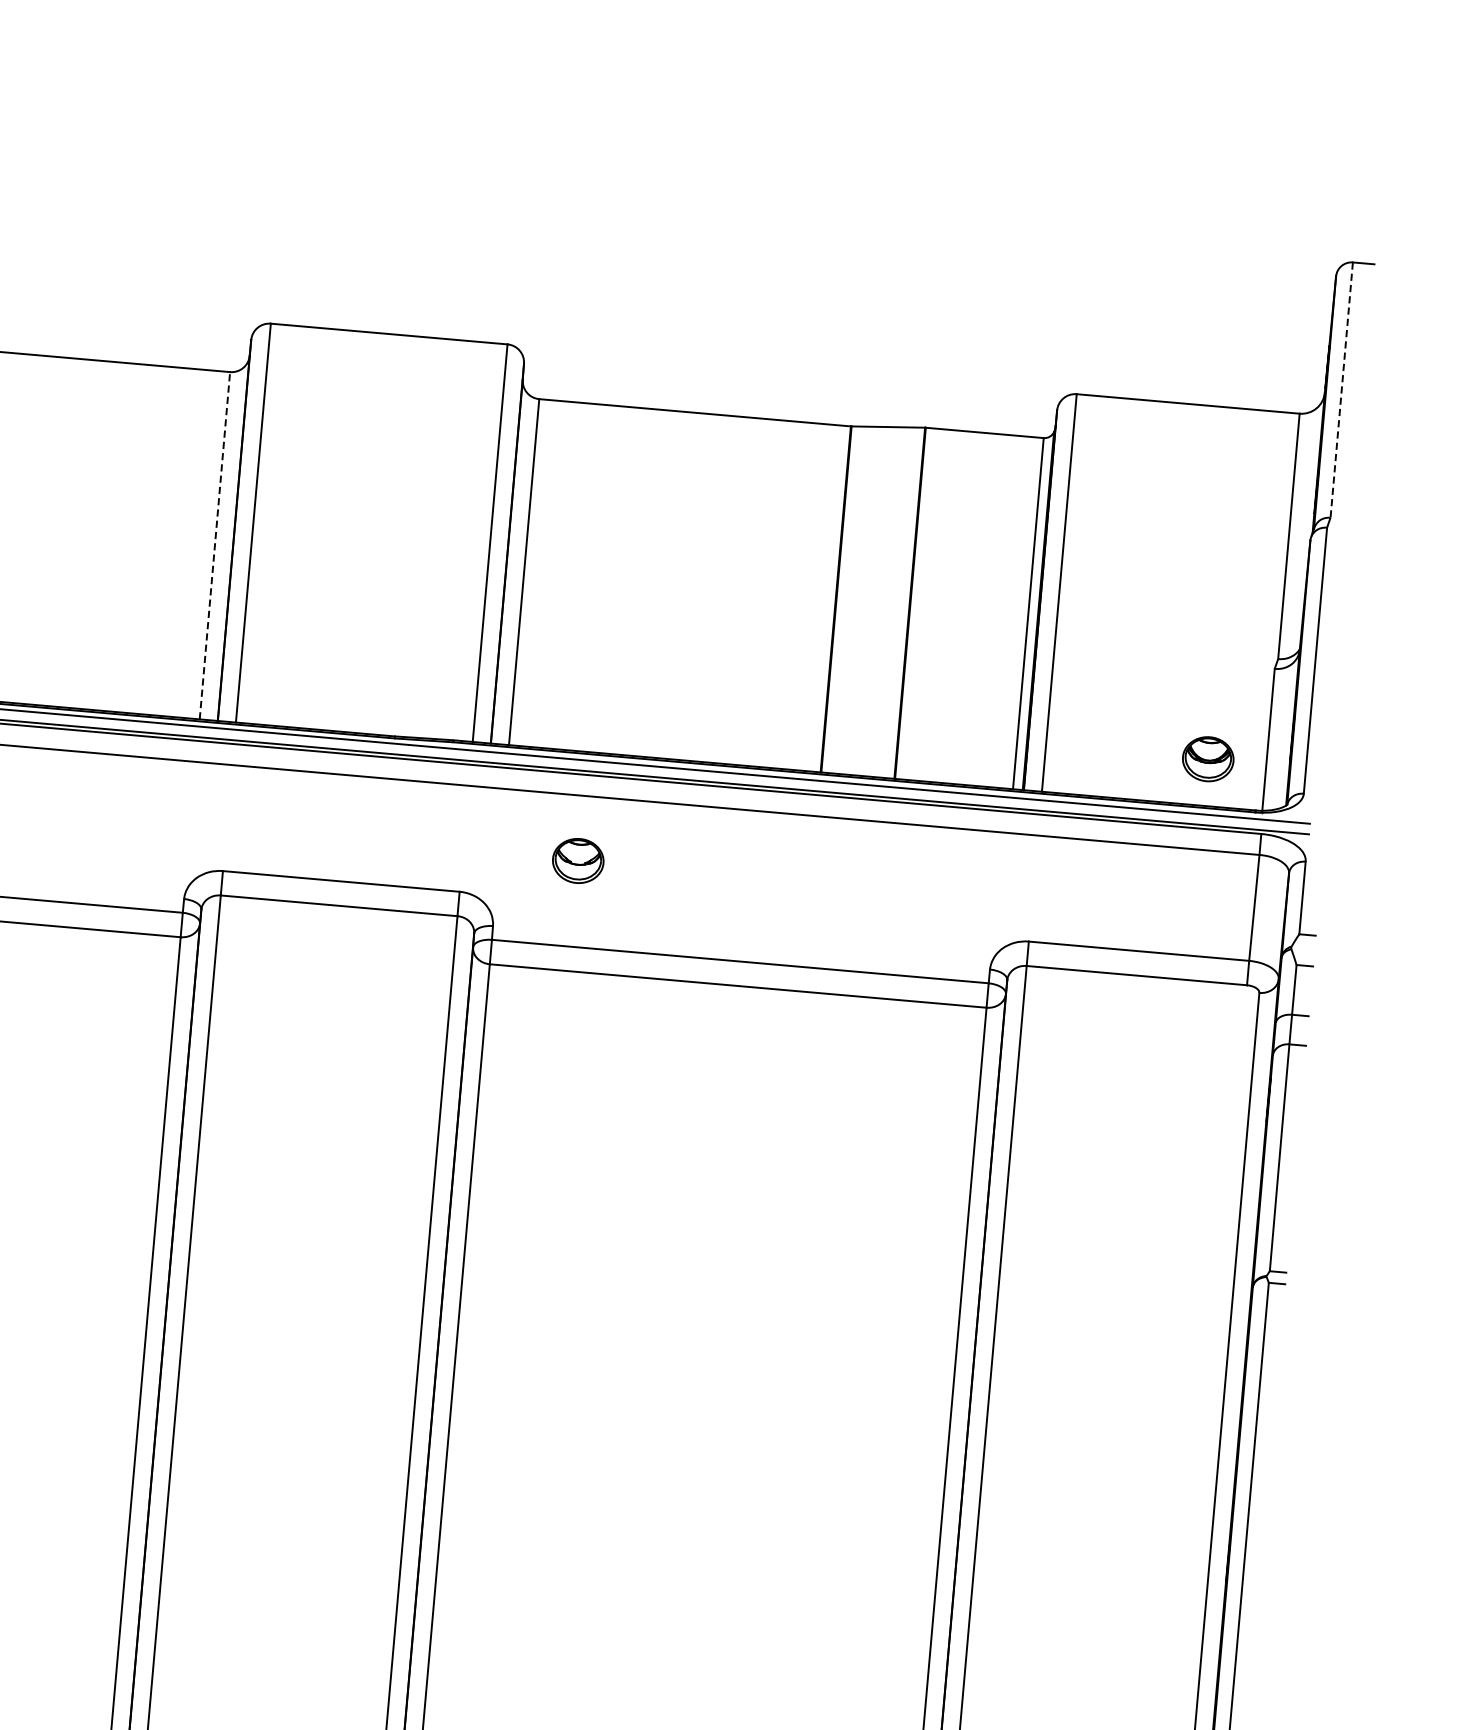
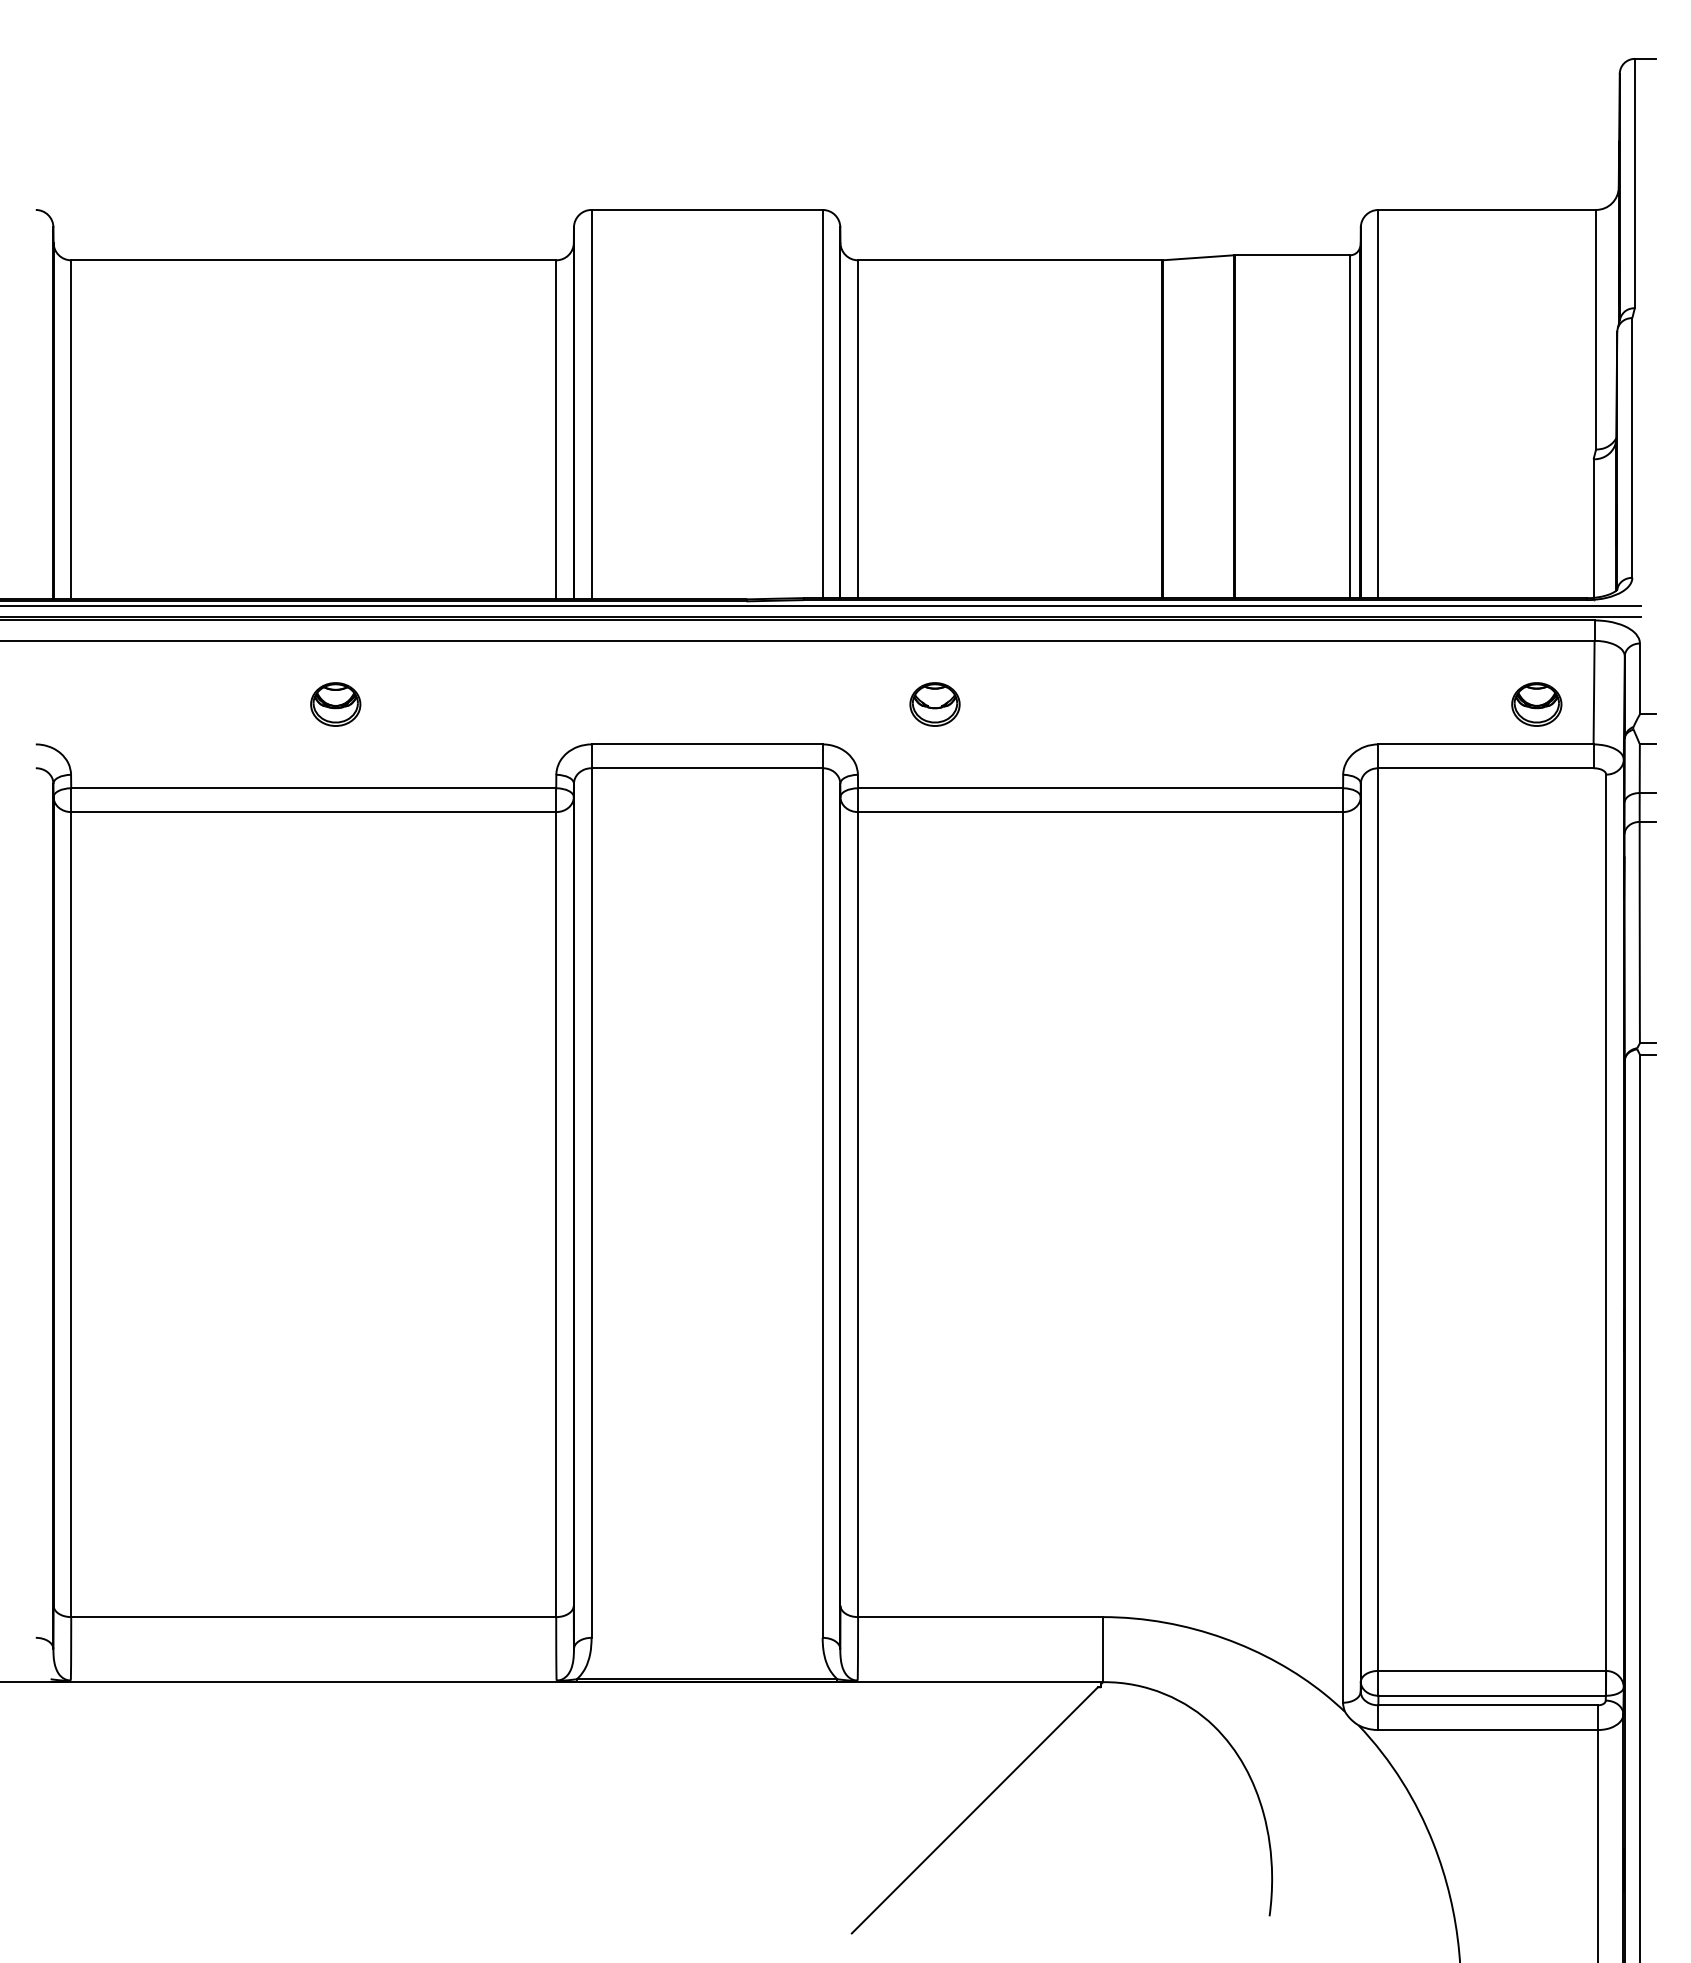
line: (1341, 390) -> (1634, 183), dashed -> solid
line: (215, 545) -> (556, 429), dashed -> solid
part: (1207, 759) -> (1536, 704), moved

